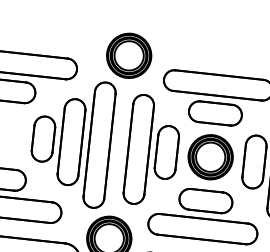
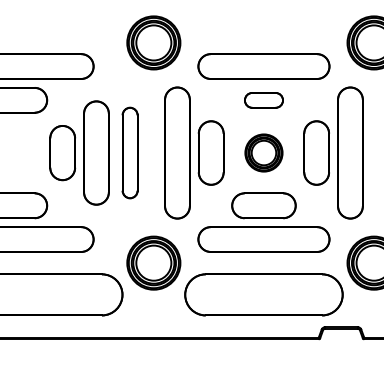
part: (215, 113) -> (263, 100), size x0.6
part: (99, 144) -> (129, 152), size x0.6
part: (210, 156) -> (263, 152), size x0.7

